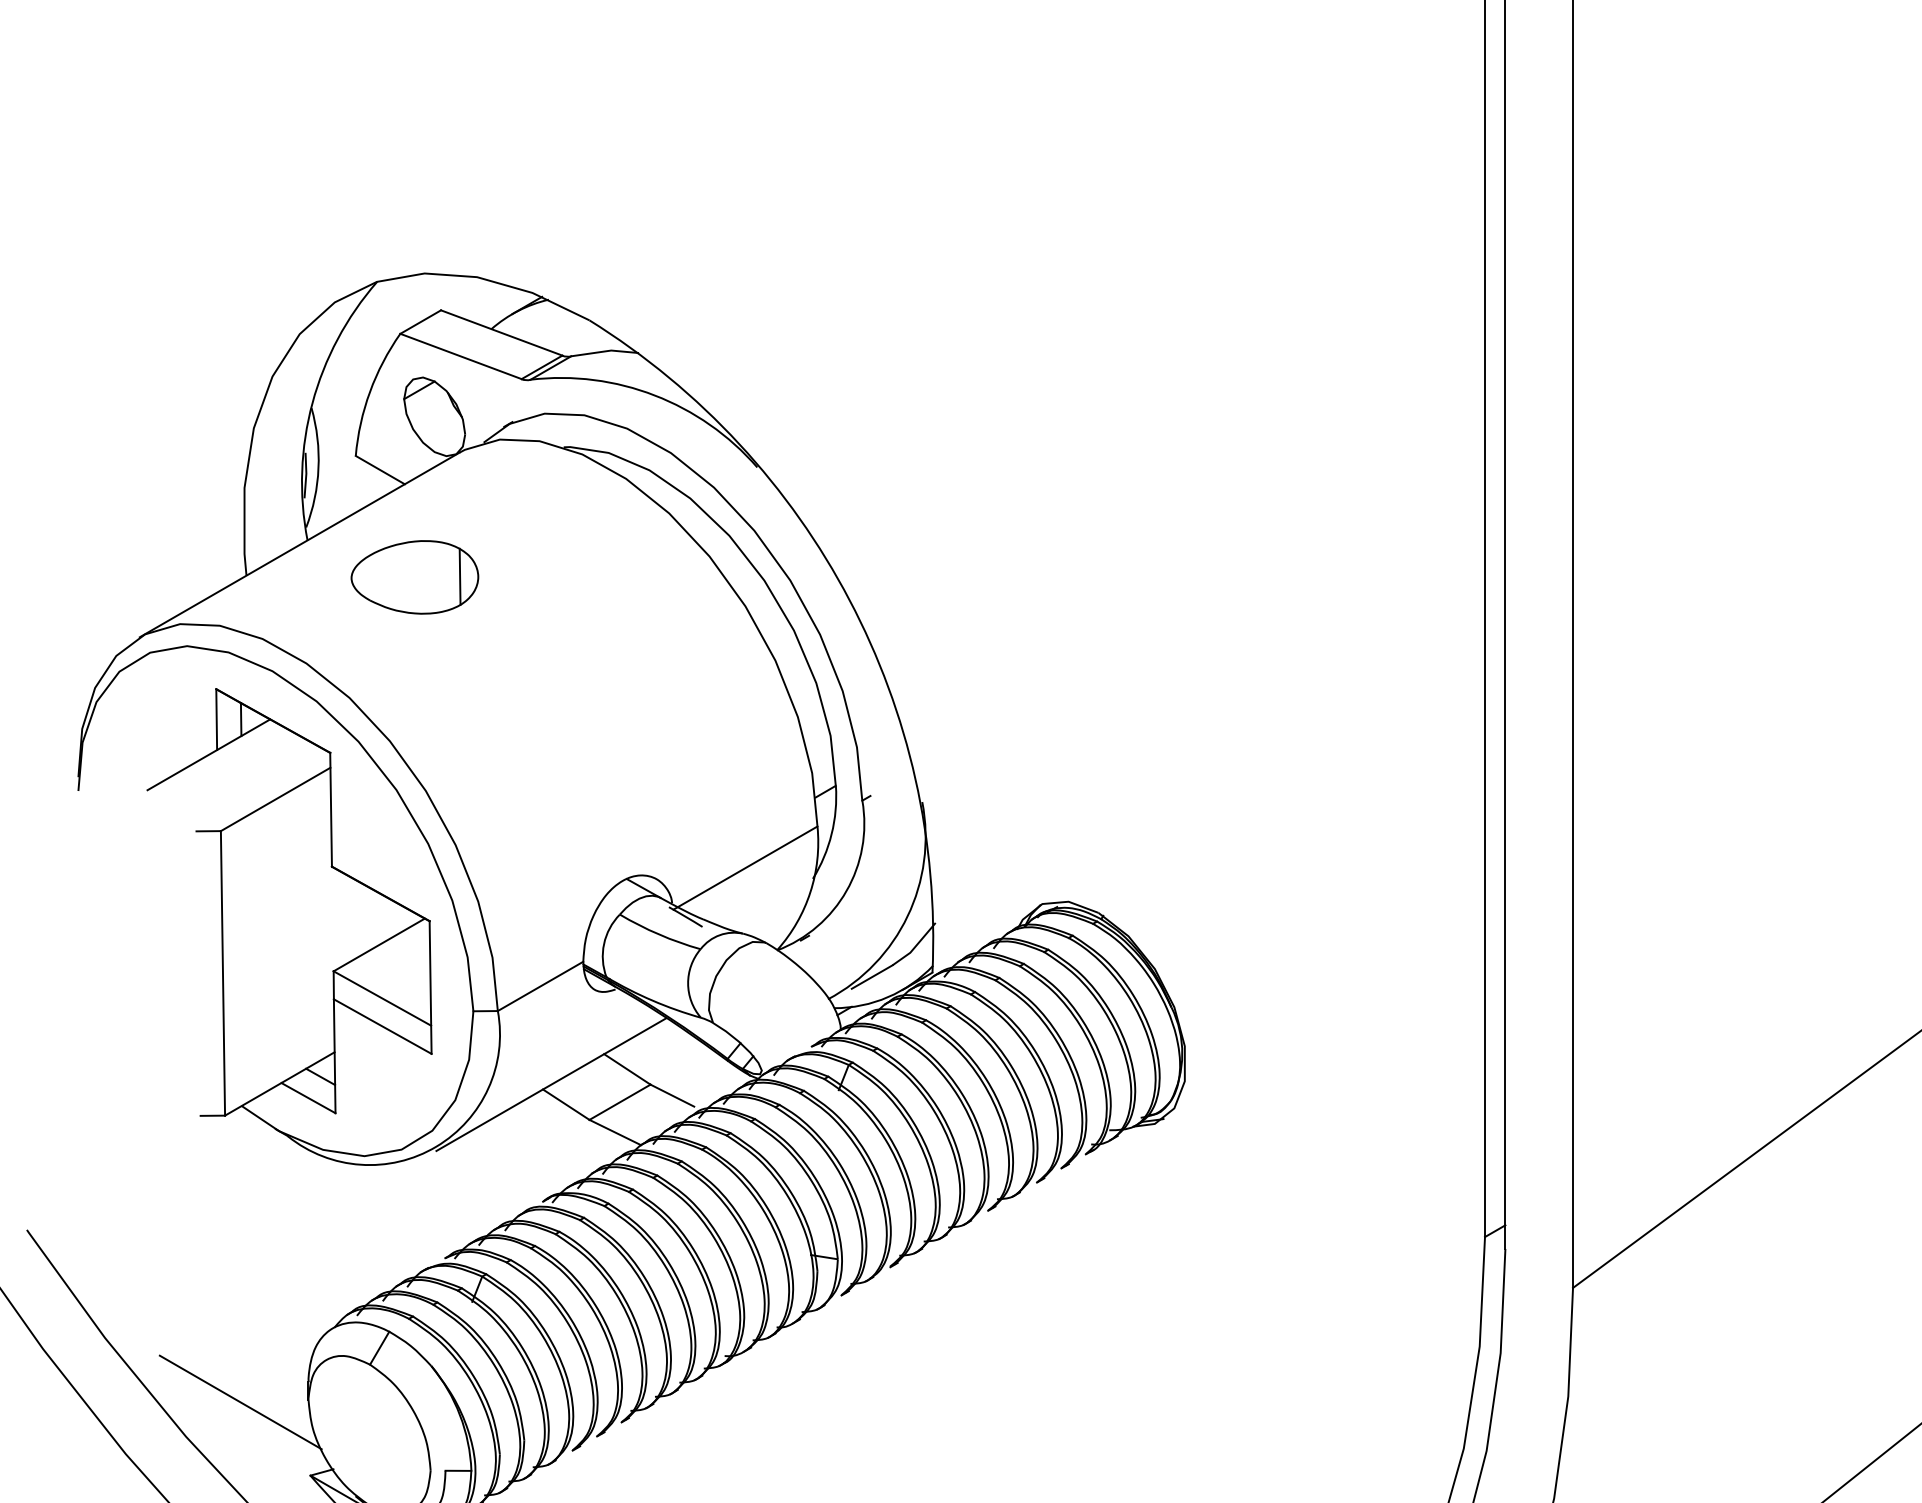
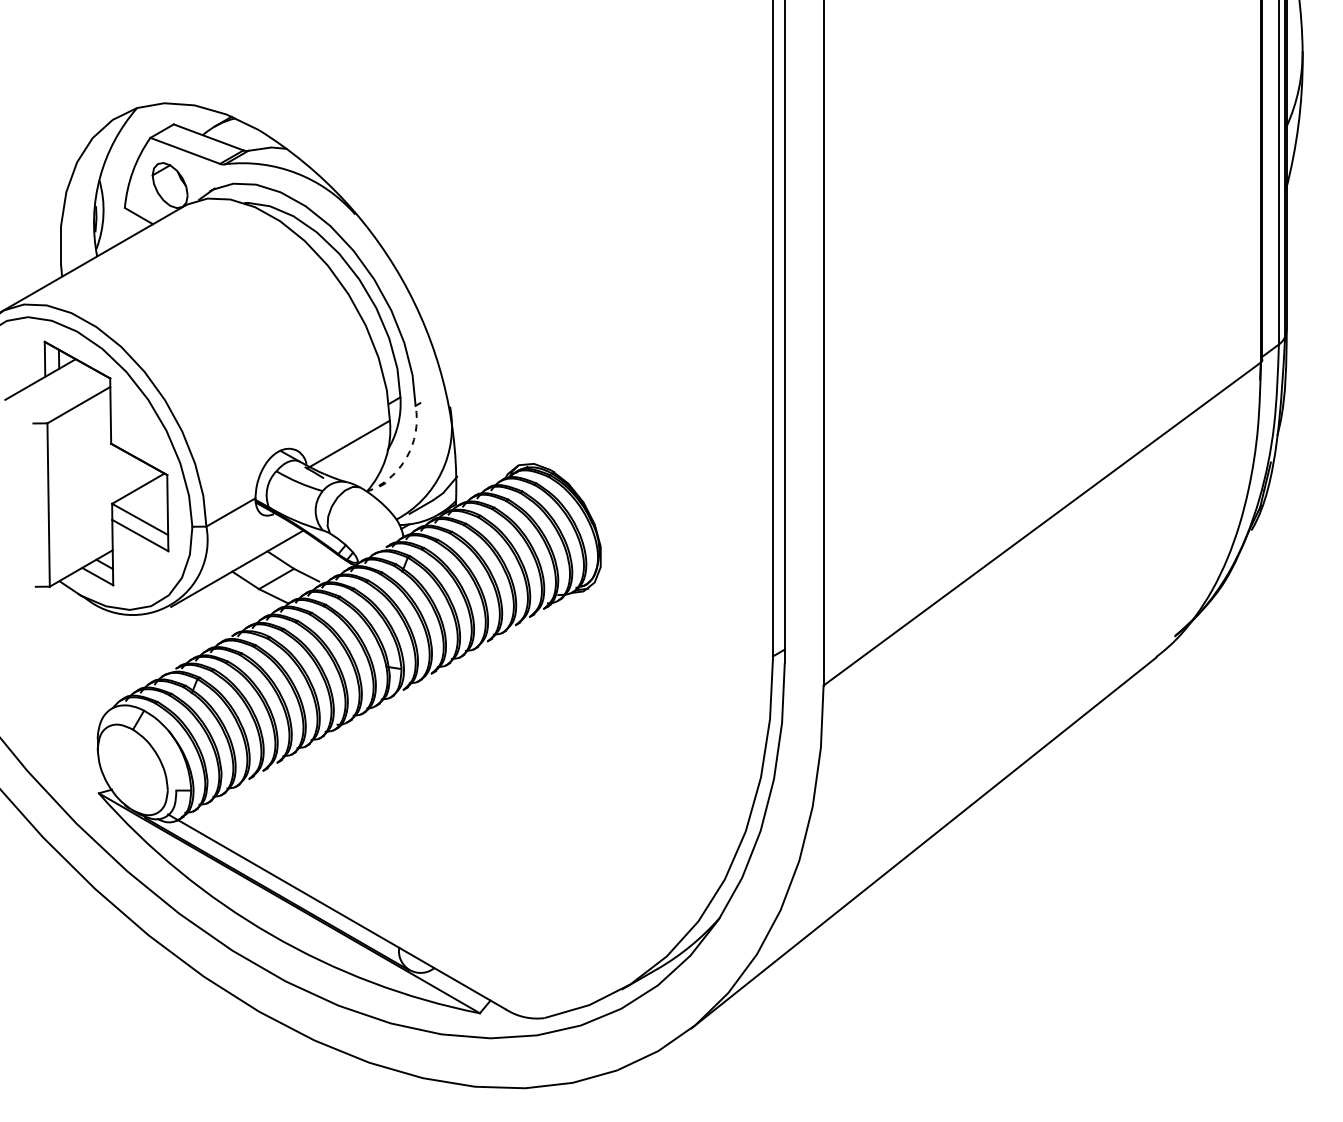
part: (414, 577) -> (158, 277), removed
arc: (846, 890) -> (406, 457), solid -> dashed
line: (240, 1402) -> (58, 751), removed

